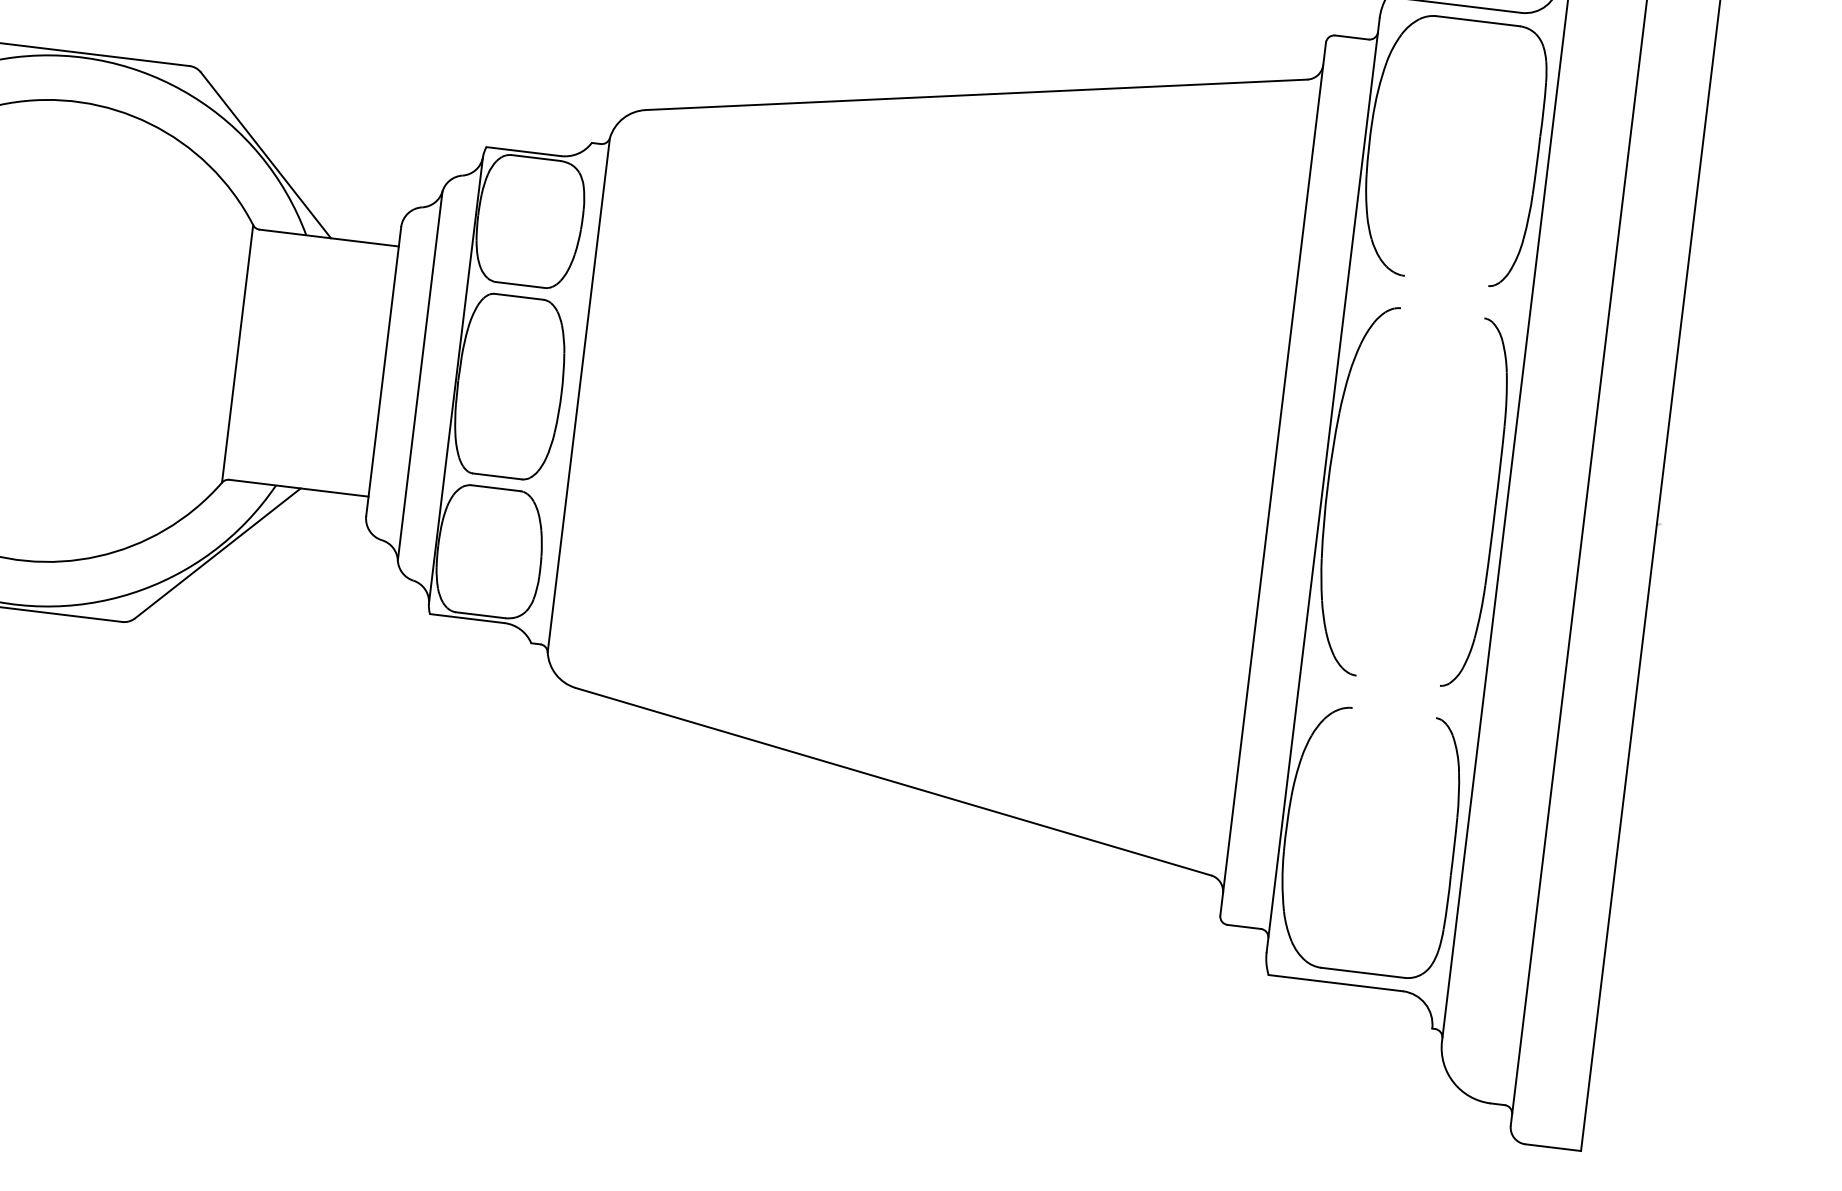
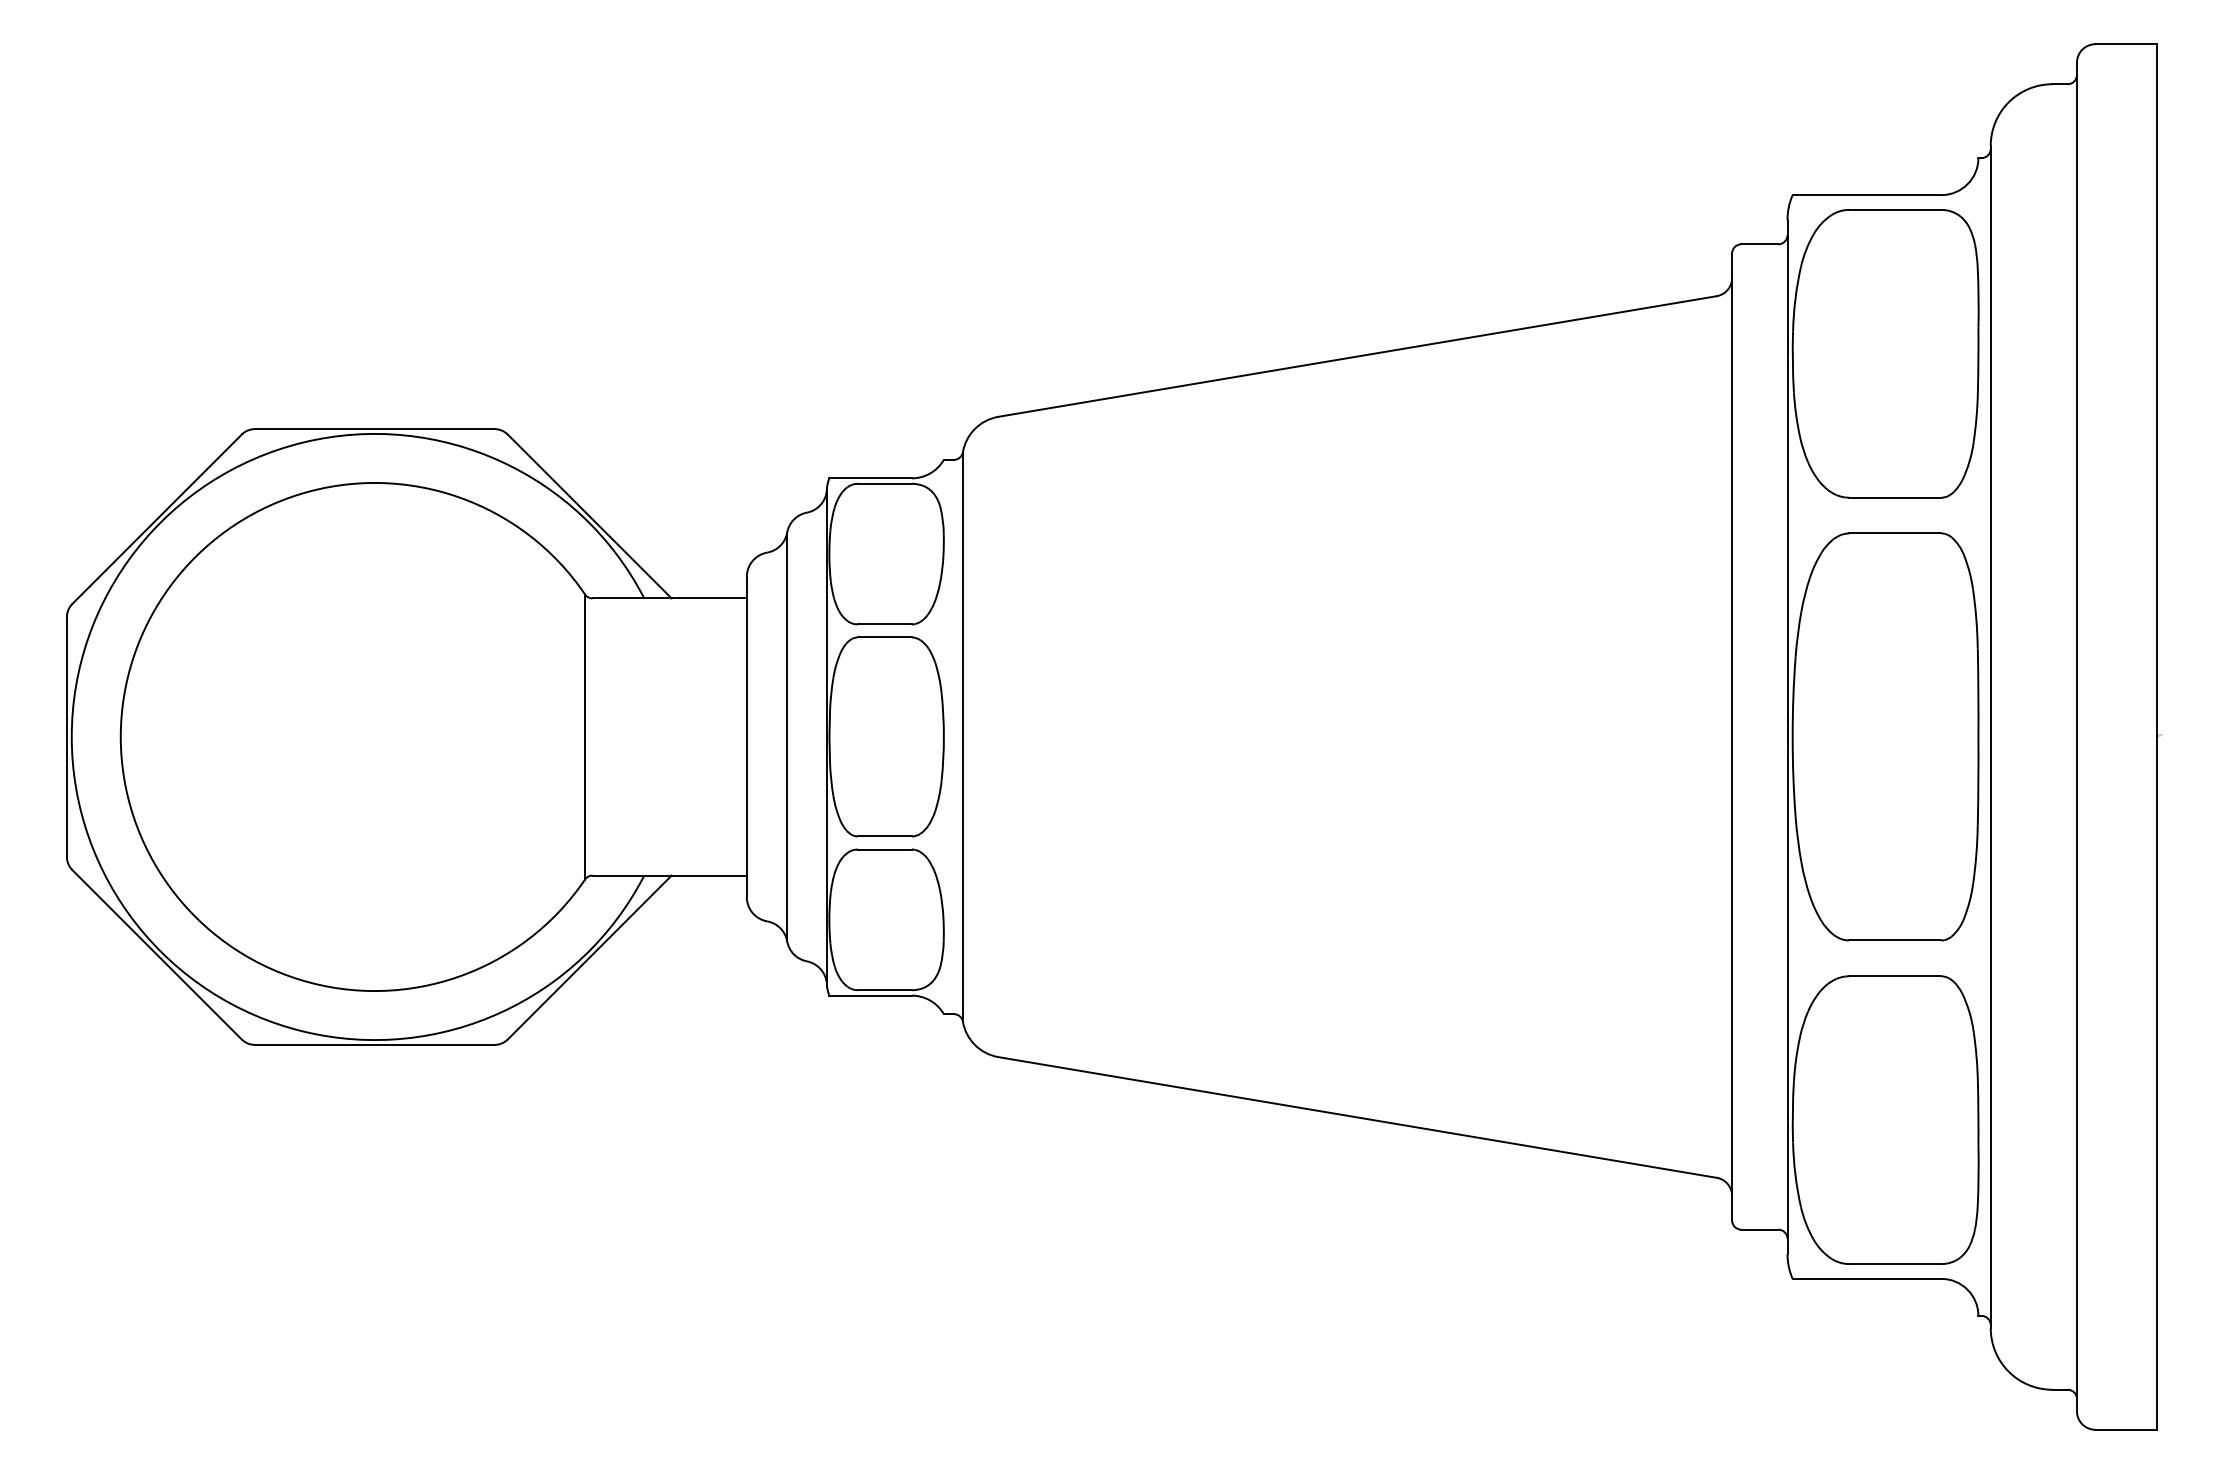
line: (1446, 280) -> (1895, 497), added
line: (1442, 313) -> (1895, 533), added
line: (1398, 680) -> (1895, 940), added
line: (1394, 713) -> (1895, 976), added

